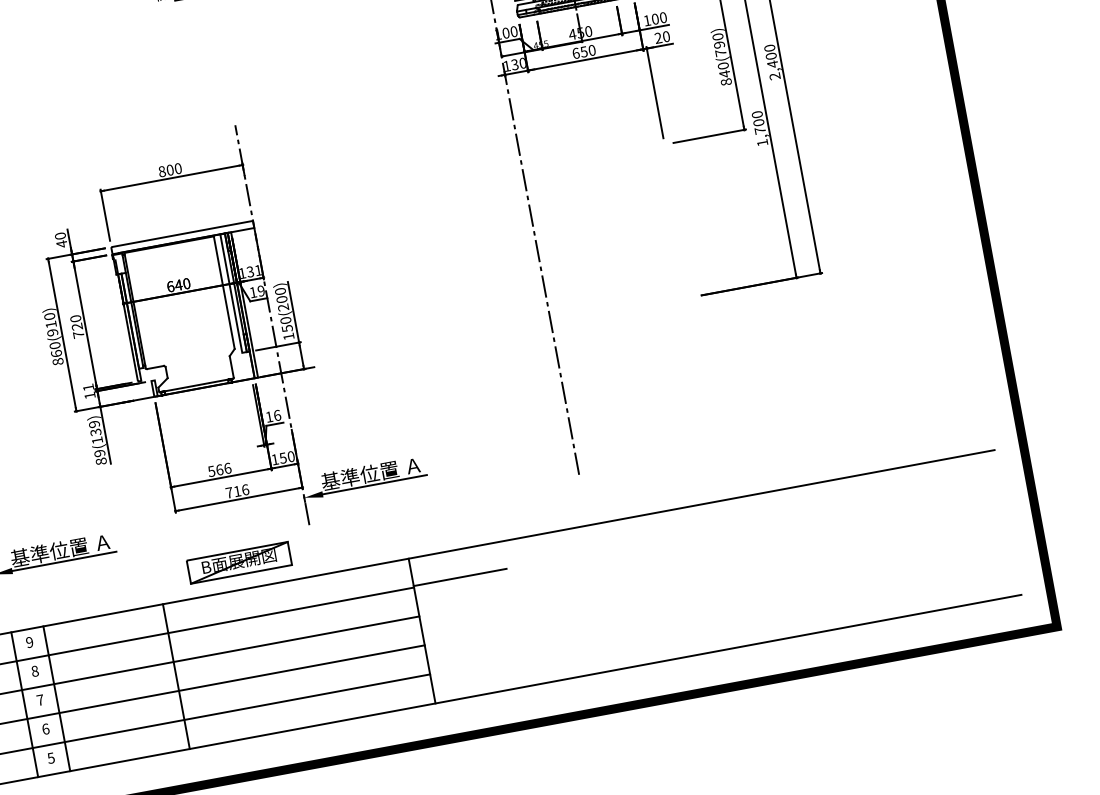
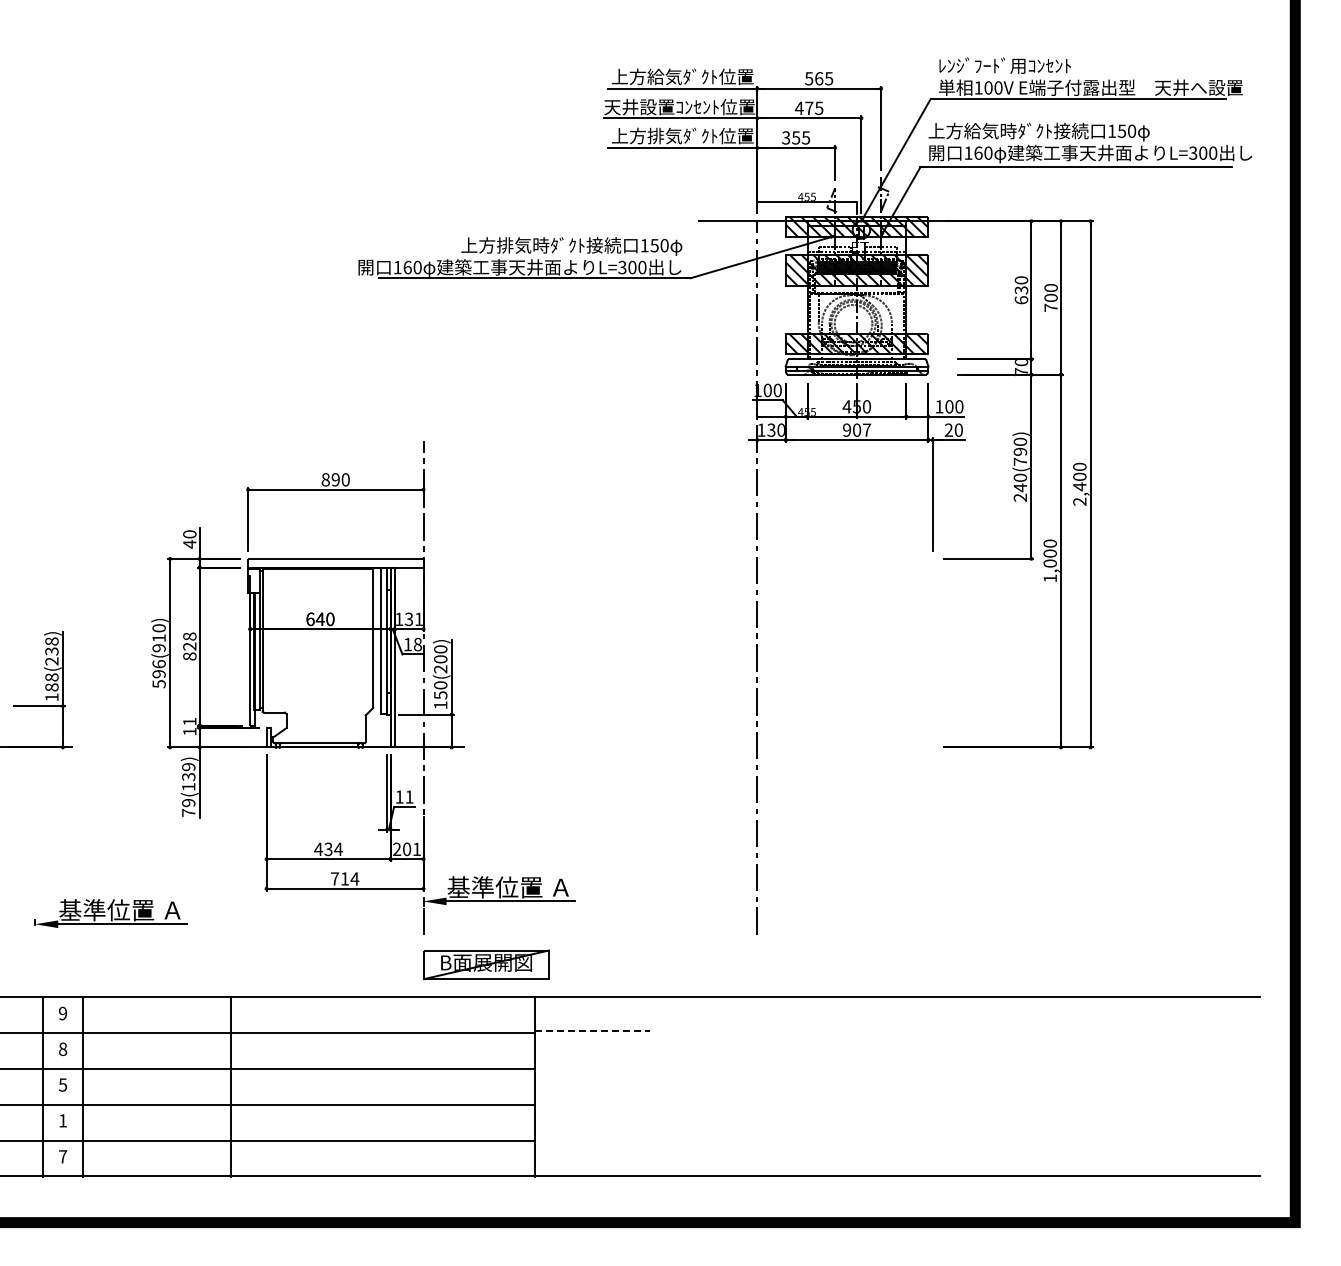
text: (584, 51) -> (857, 429), 650 -> 907
text: (726, 81) -> (1020, 497), 840(790) -> 240(790)
text: (759, 130) -> (1049, 563), 1,700 -> 1,000
text: (169, 169) -> (335, 479), 800 -> 890
text: (260, 291) -> (417, 644), 19 -> 18
text: (76, 326) -> (189, 646), 720 -> 828
text: (56, 354) -> (158, 674), 860(910) -> 596(910)
text: (277, 415) -> (409, 796), 16 -> 11
text: (283, 458) -> (407, 849), 150 -> 201
text: (101, 461) -> (188, 812), 89(139) -> 79(139)
text: (219, 470) -> (328, 849), 566 -> 434
text: (245, 489) -> (354, 878), 716 -> 714
part: (239, 562) -> (486, 964), moved
line: (460, 577) -> (592, 1031), solid -> dashed
text: (39, 699) -> (62, 1084), 7 -> 5
text: (46, 728) -> (63, 1120), 6 -> 1
text: (50, 758) -> (62, 1156), 5 -> 7

